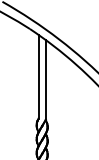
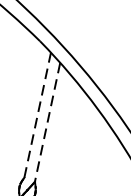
line: (38, 76) -> (37, 114), solid -> dashed
line: (45, 79) -> (47, 121), solid -> dashed

